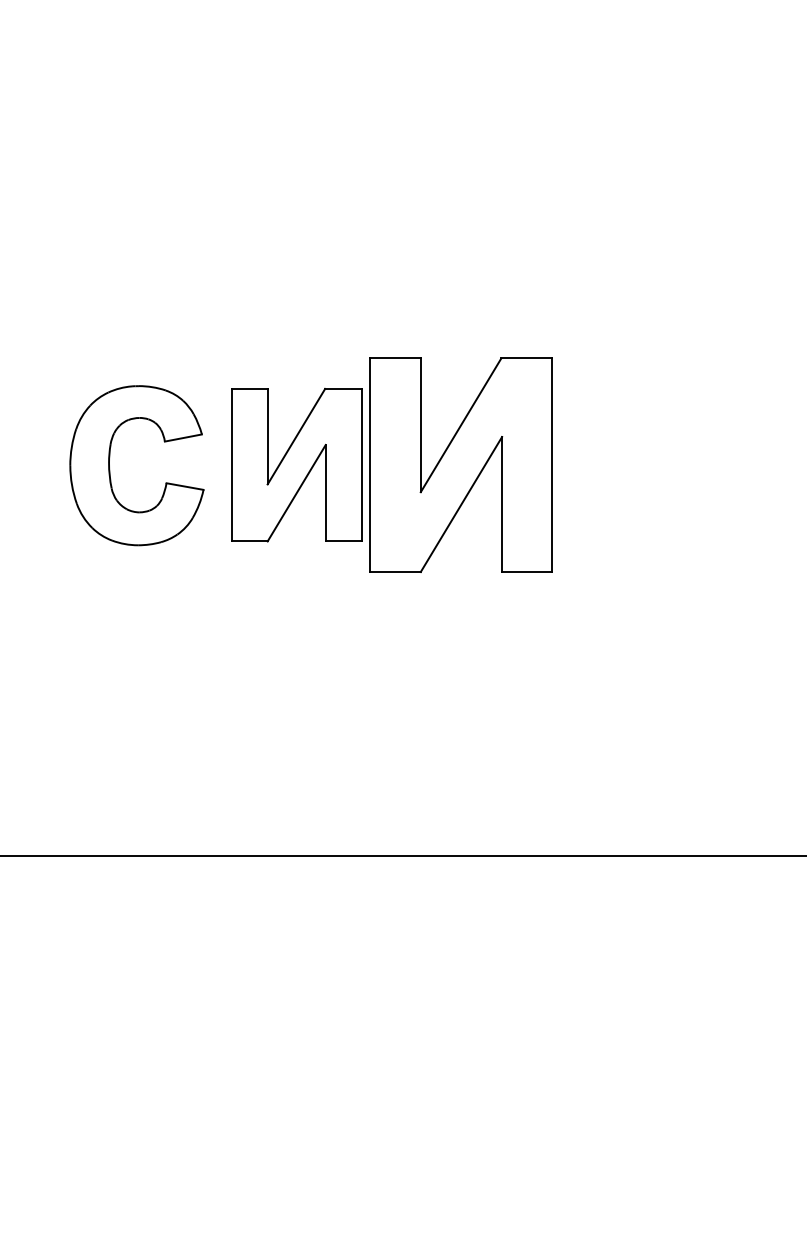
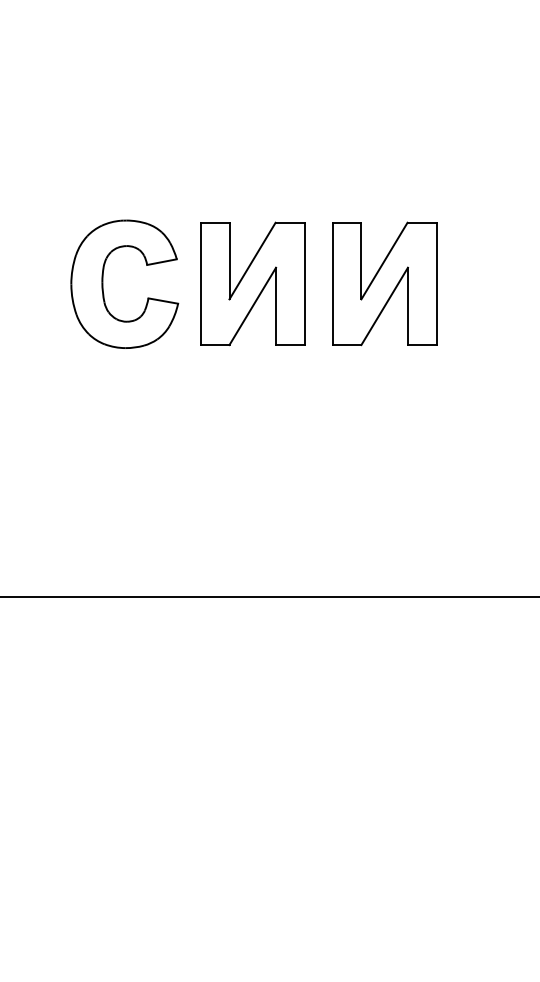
part: (460, 464) -> (384, 283), size x0.71

